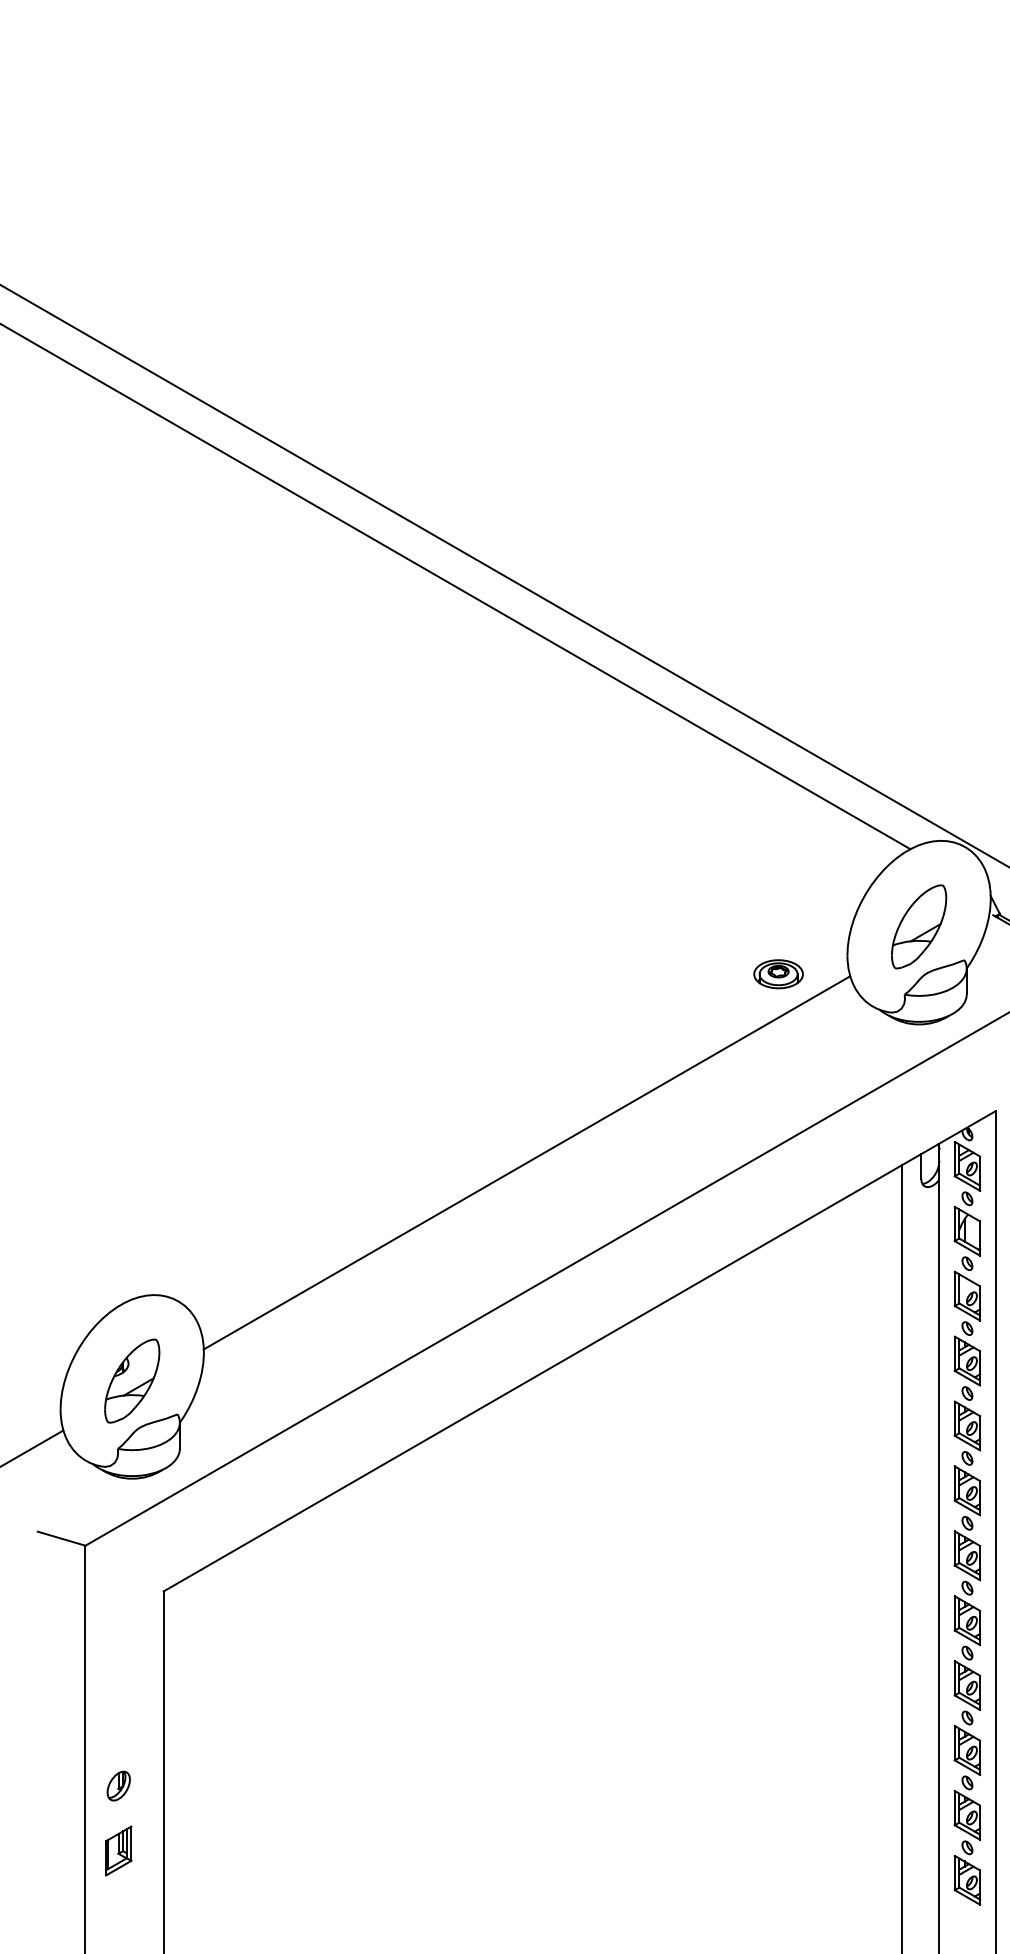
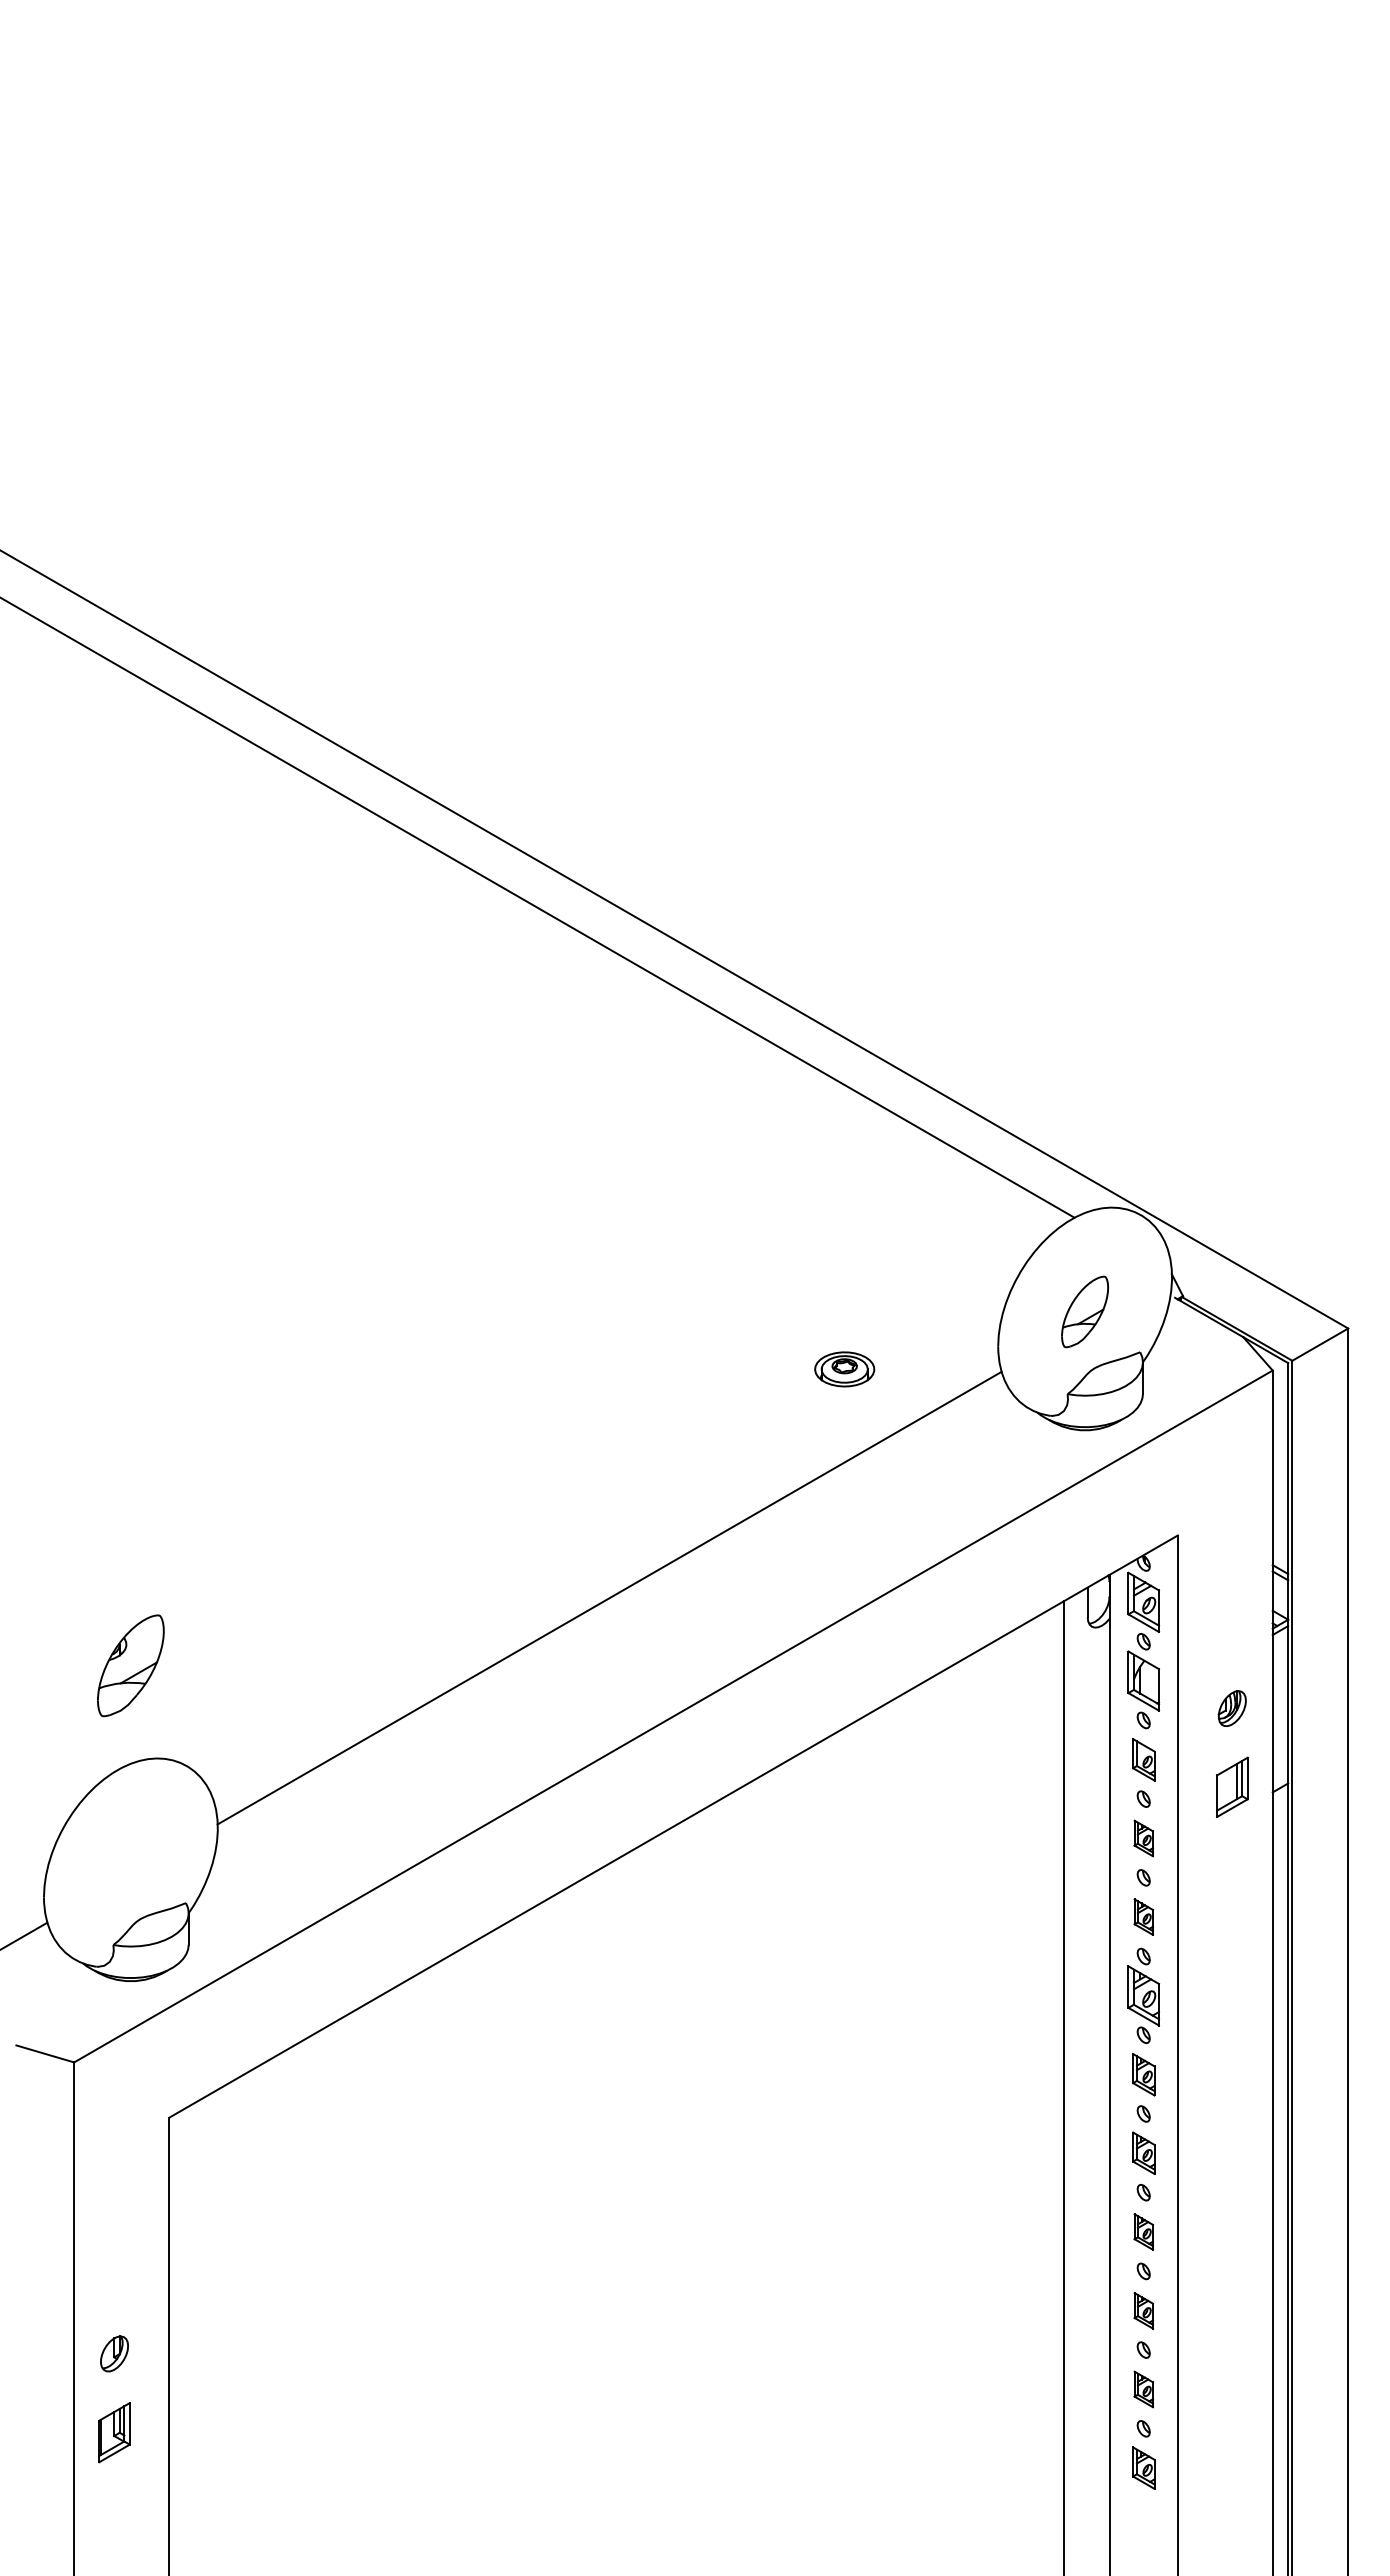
part: (918, 926) -> (1084, 1311), size x0.7
part: (778, 974) -> (844, 1369), moved
part: (967, 1295) -> (1143, 1759), size x0.7
part: (967, 1361) -> (1143, 1838), size x0.6
part: (131, 1380) -> (130, 1665), moved
part: (967, 1425) -> (1143, 1916), size x0.6
part: (967, 1555) -> (1143, 2074), size x0.7
part: (967, 1619) -> (1143, 2152), size x0.7
part: (967, 1685) -> (1143, 2231), size x0.6
part: (967, 1750) -> (1143, 2310), size x0.6
part: (967, 1815) -> (1143, 2389), size x0.6
part: (967, 1879) -> (1143, 2467), size x0.7

